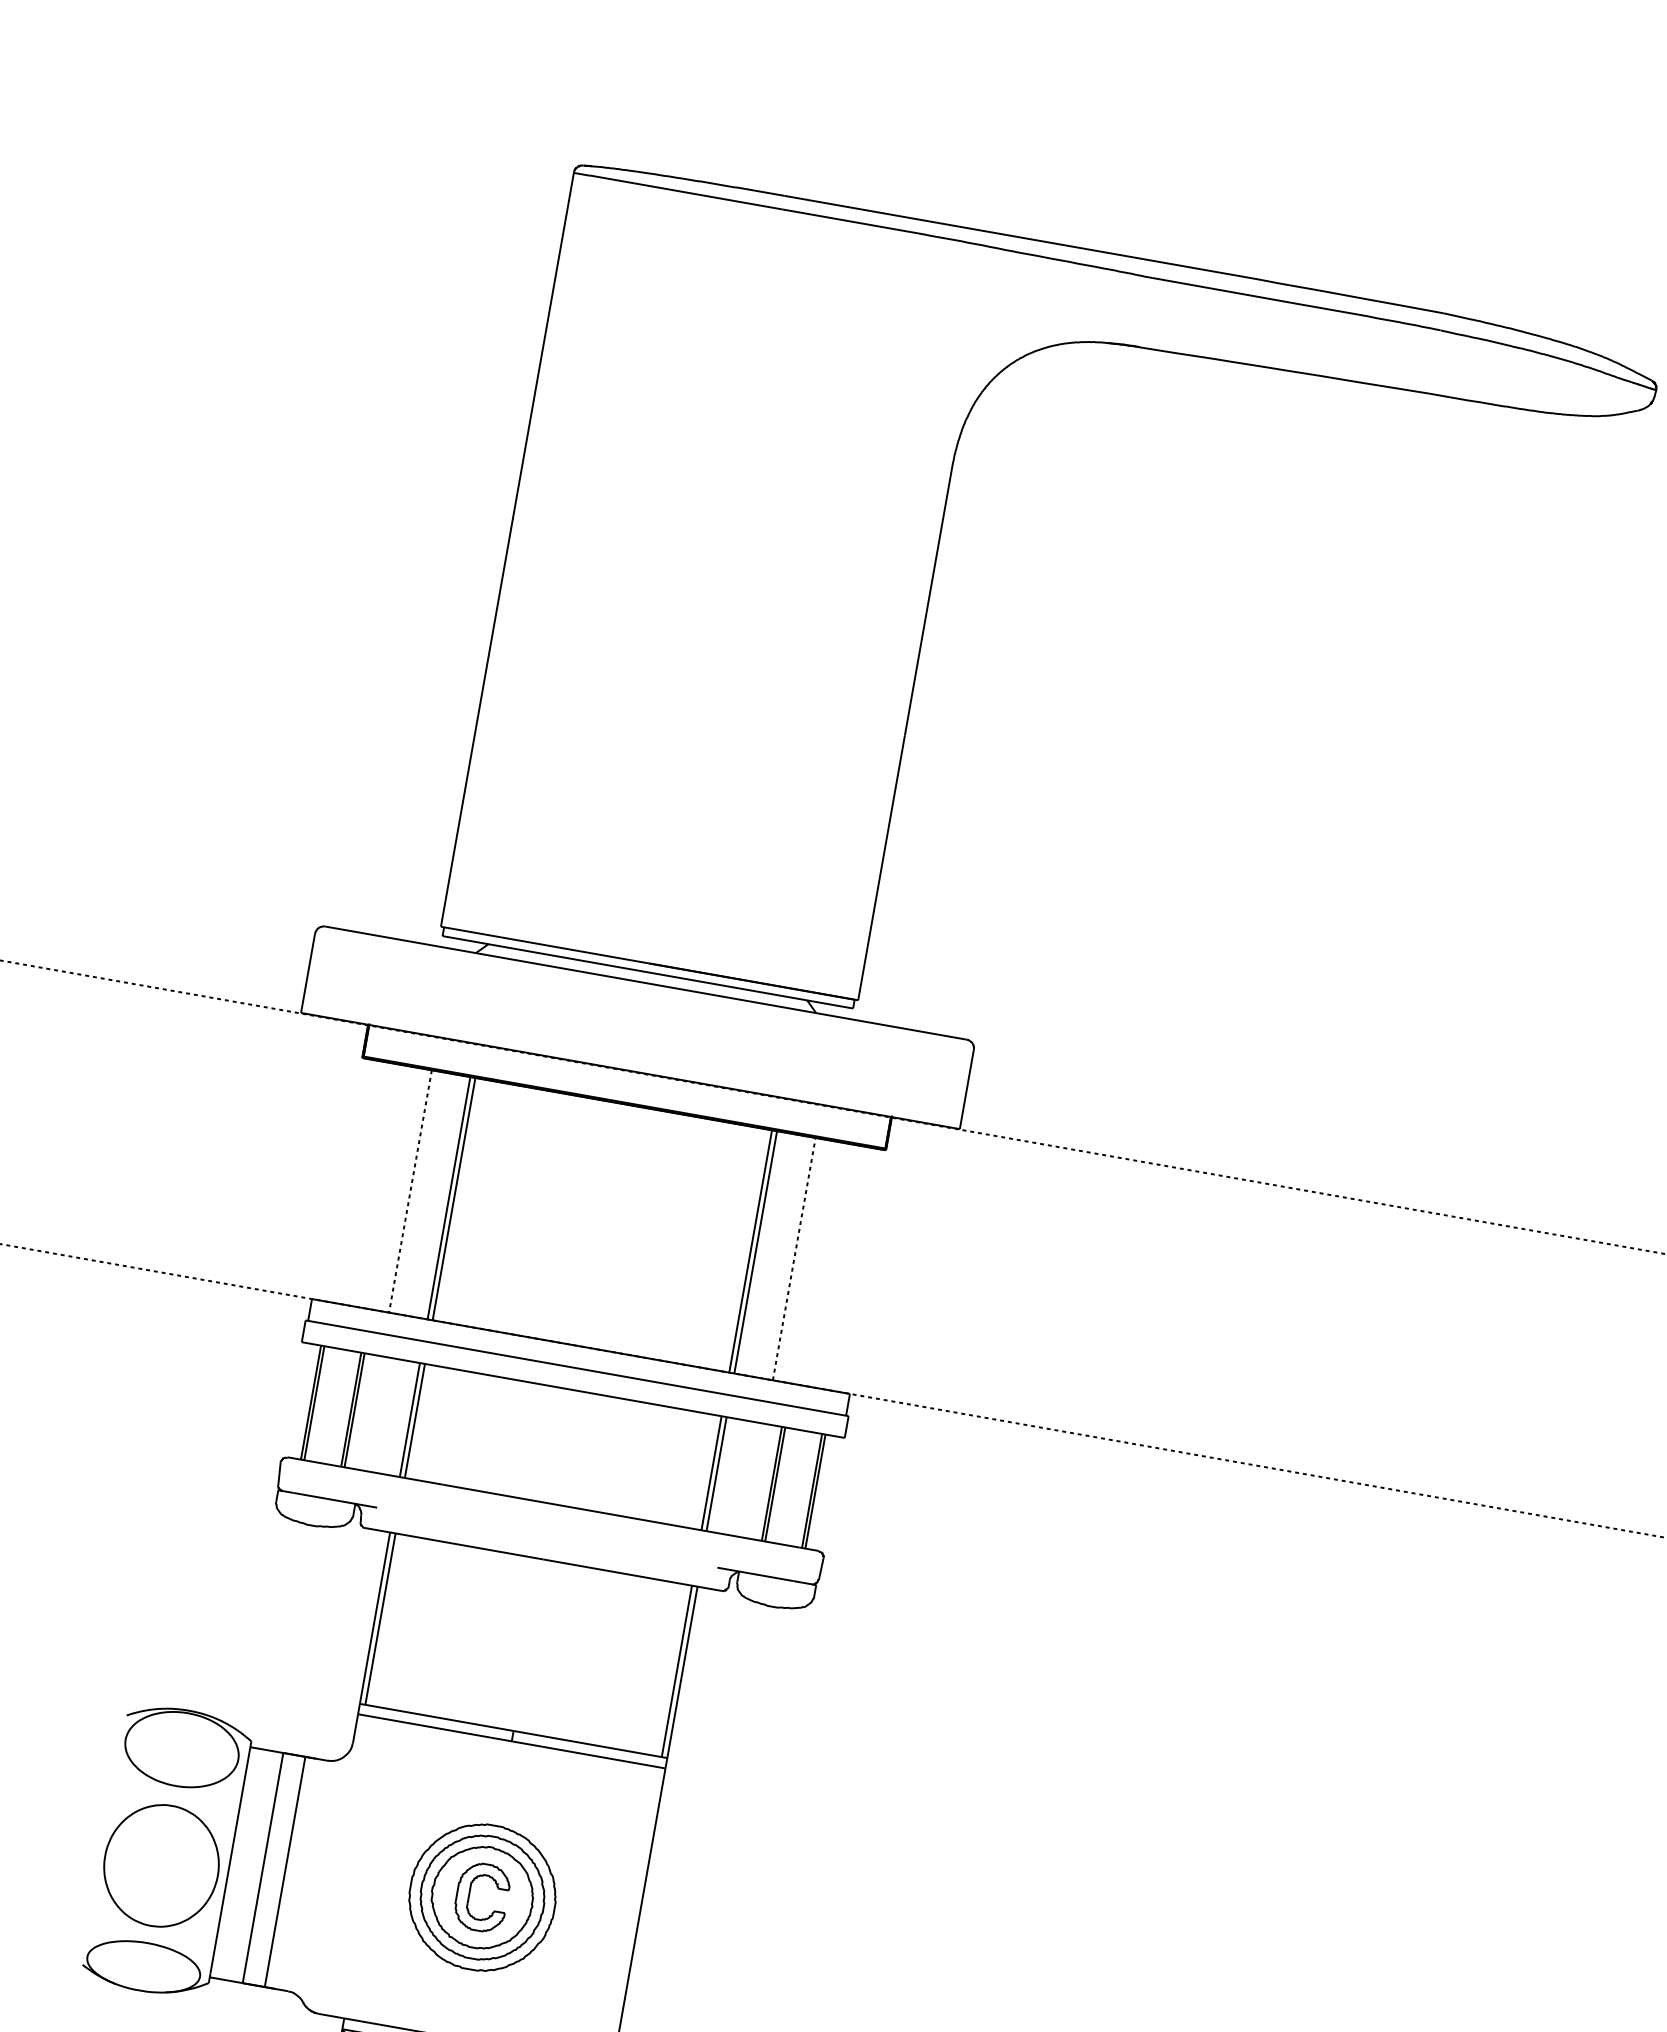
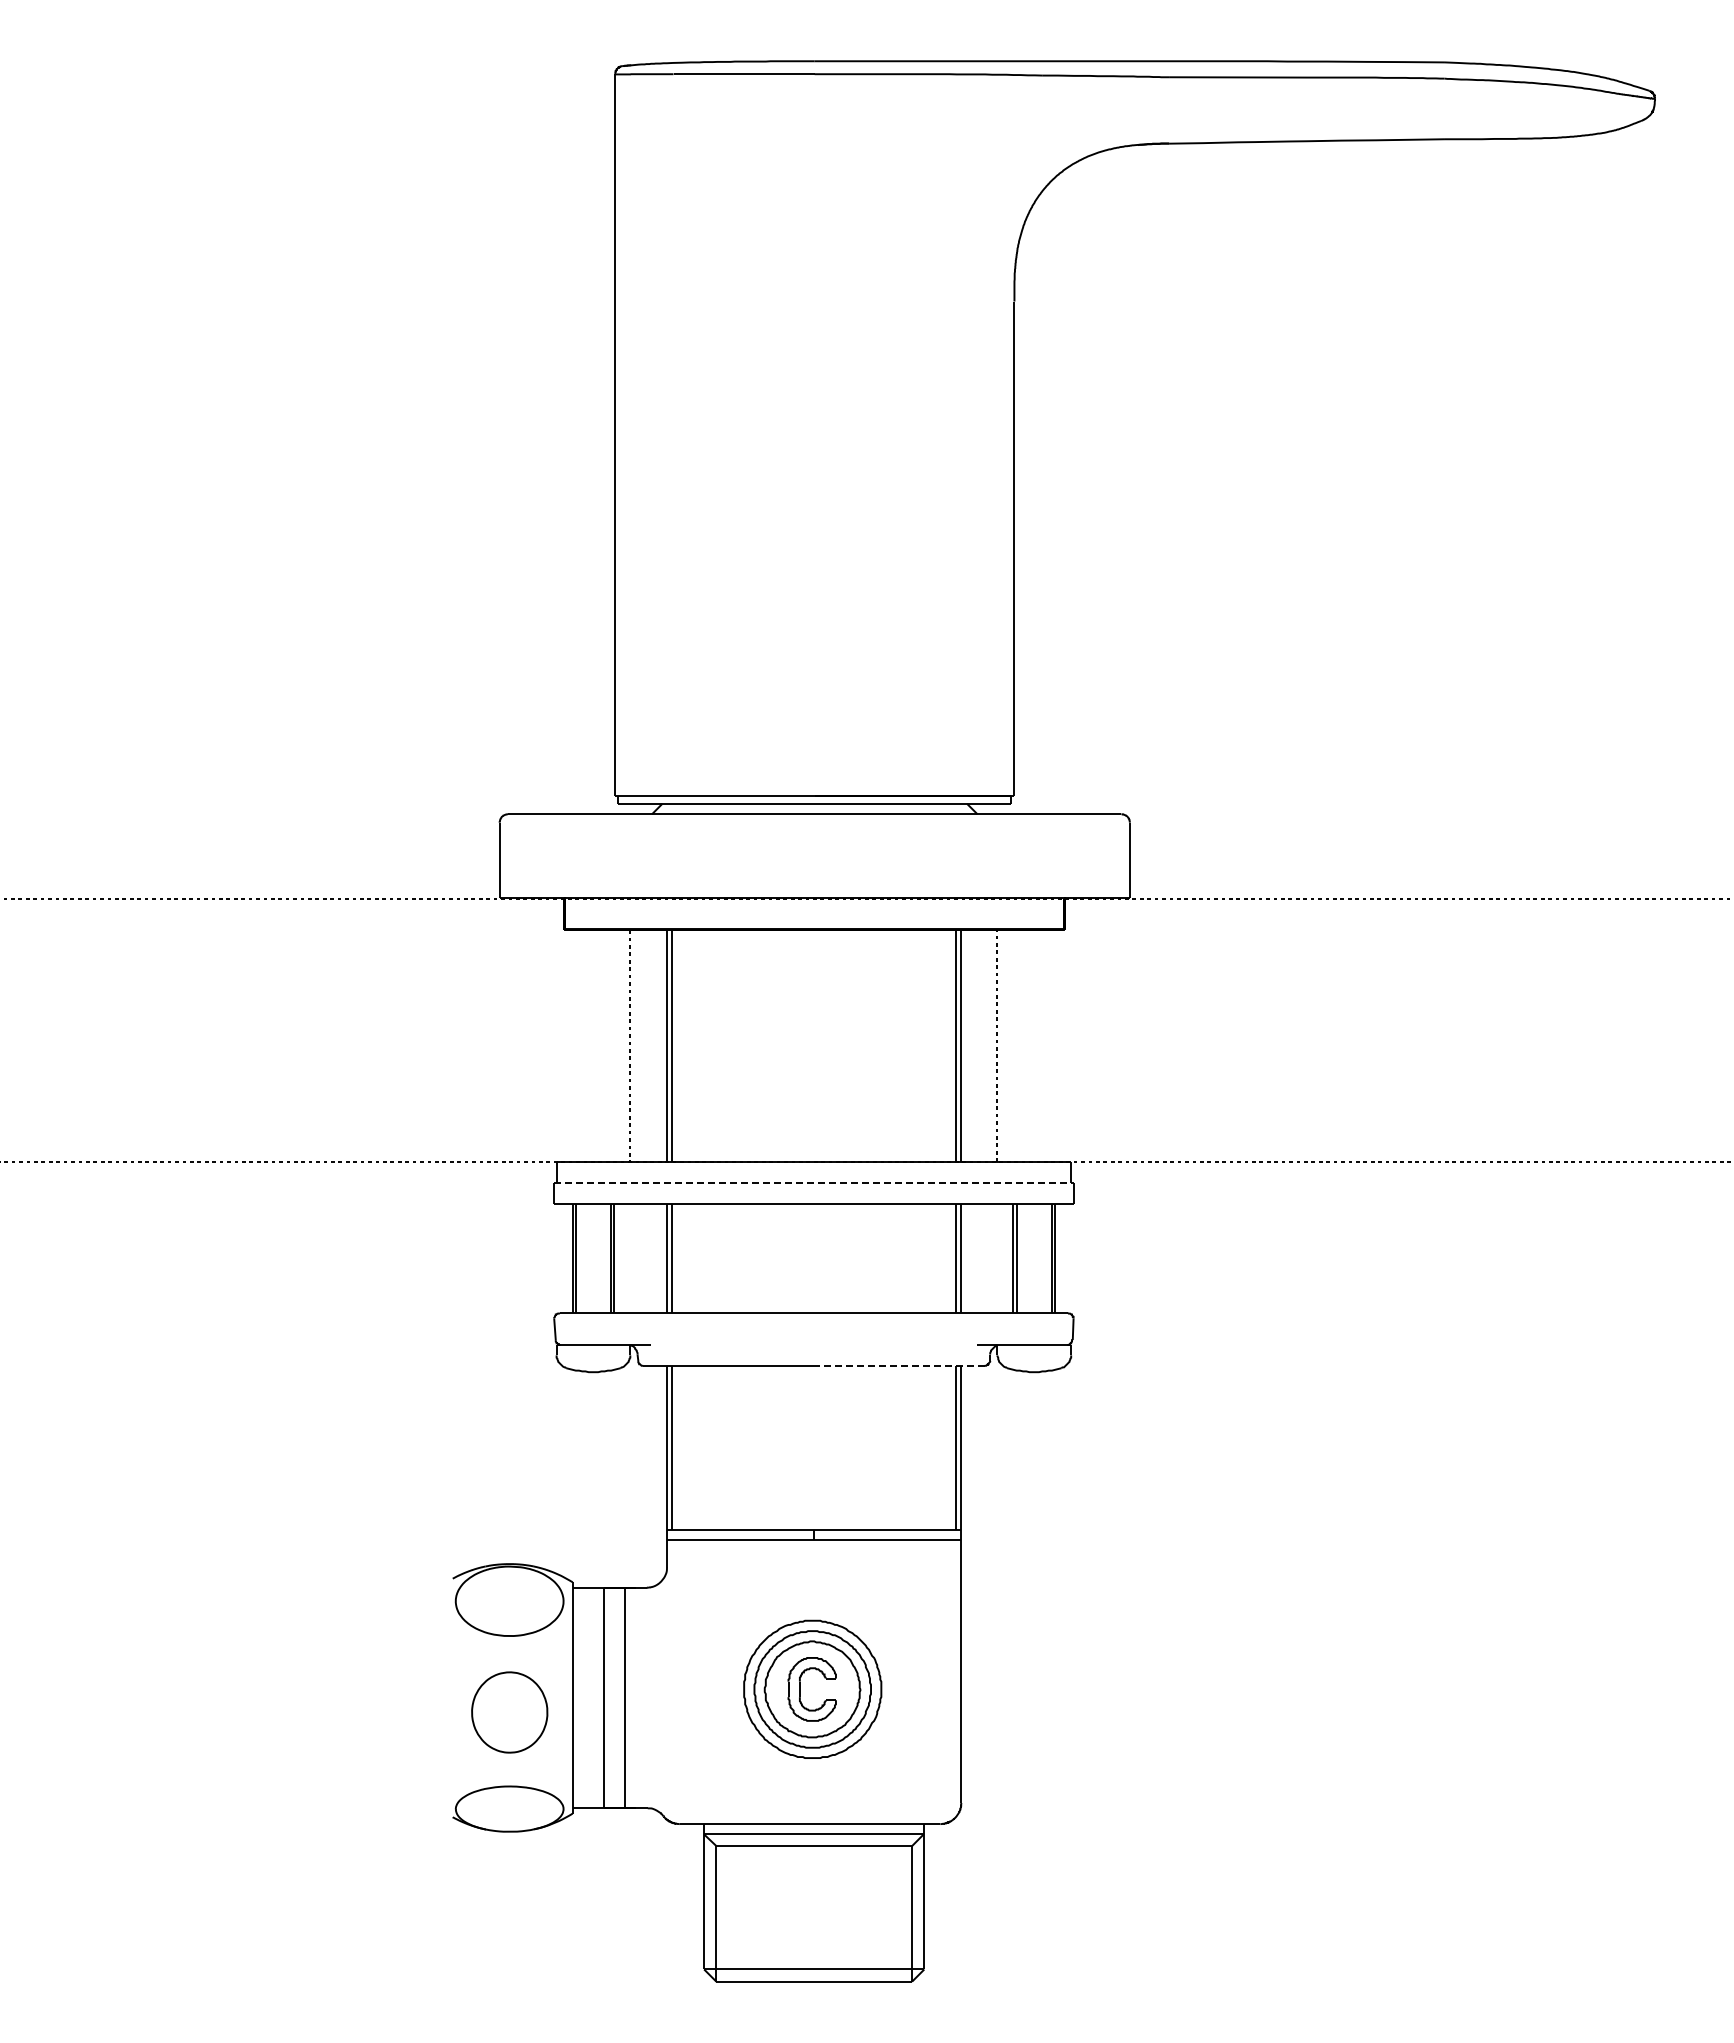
line: (576, 1367) -> (813, 1182), solid -> dashed
line: (631, 1574) -> (898, 1365), solid -> dashed
part: (161, 1865) -> (509, 1712), size x0.7

